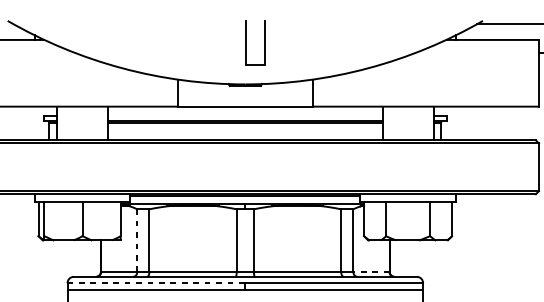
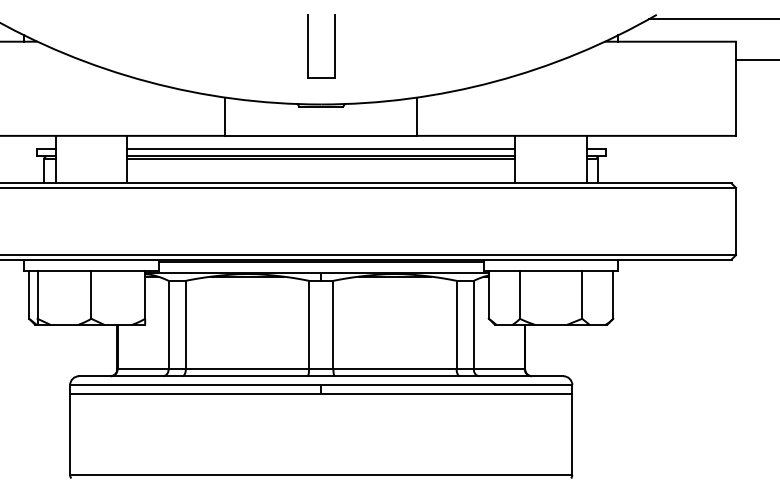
part: (246, 43) -> (308, 46), moved
line: (245, 116) -> (321, 149), added
line: (137, 240) -> (168, 325), dashed -> solid
line: (371, 272) -> (499, 369), dashed -> solid
line: (156, 283) -> (195, 385), dashed -> solid

